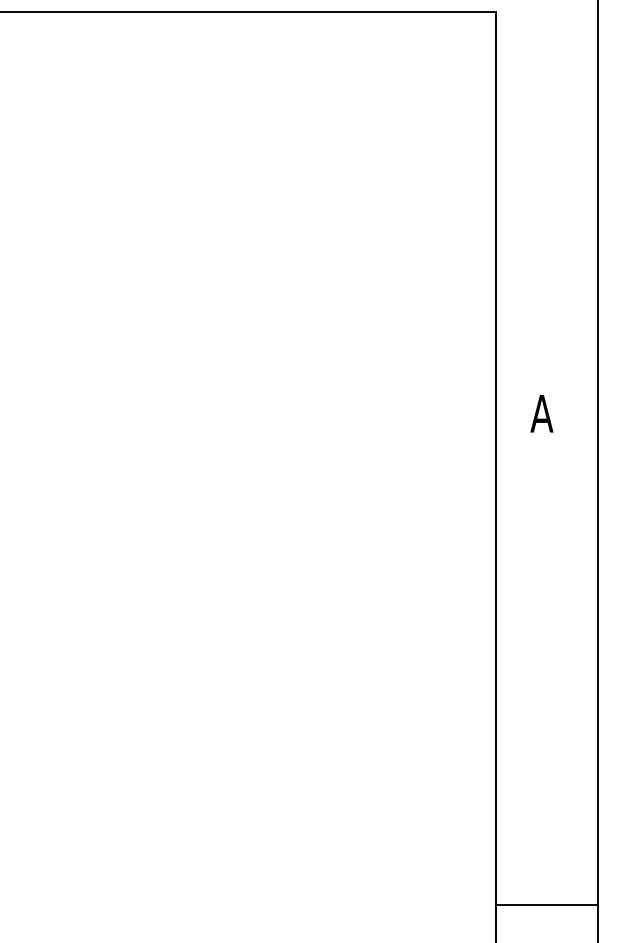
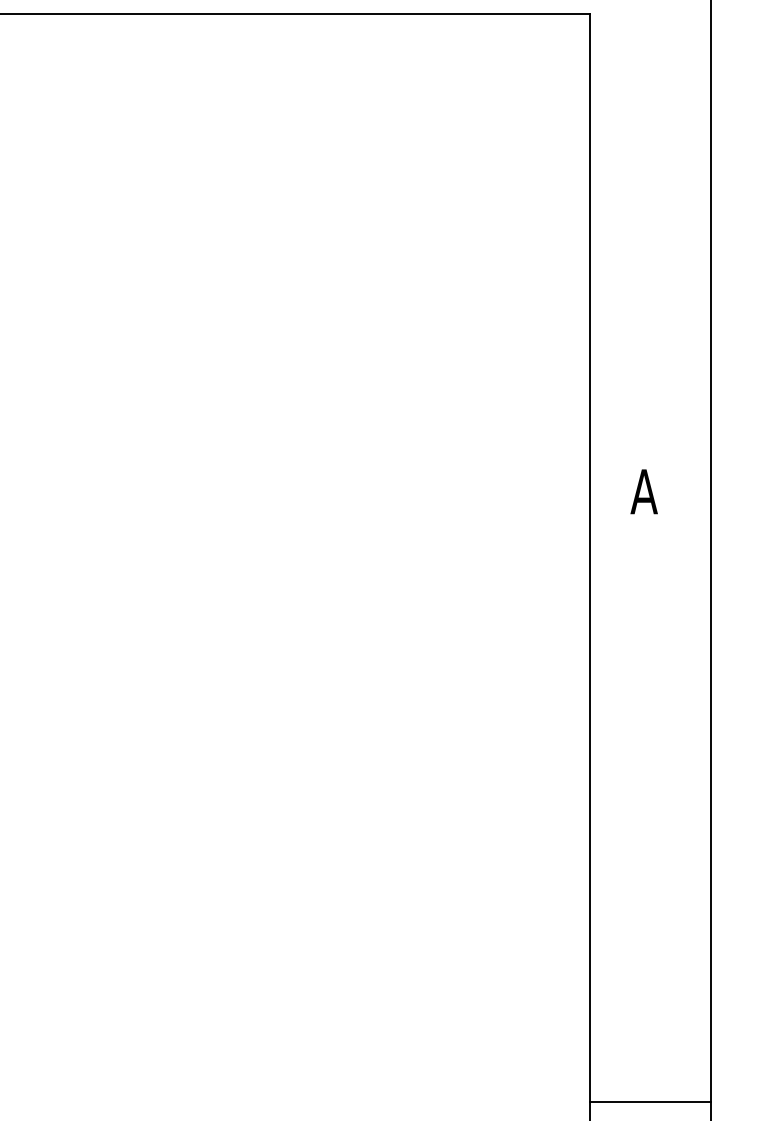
line: (546, 904) -> (649, 1101), moved

